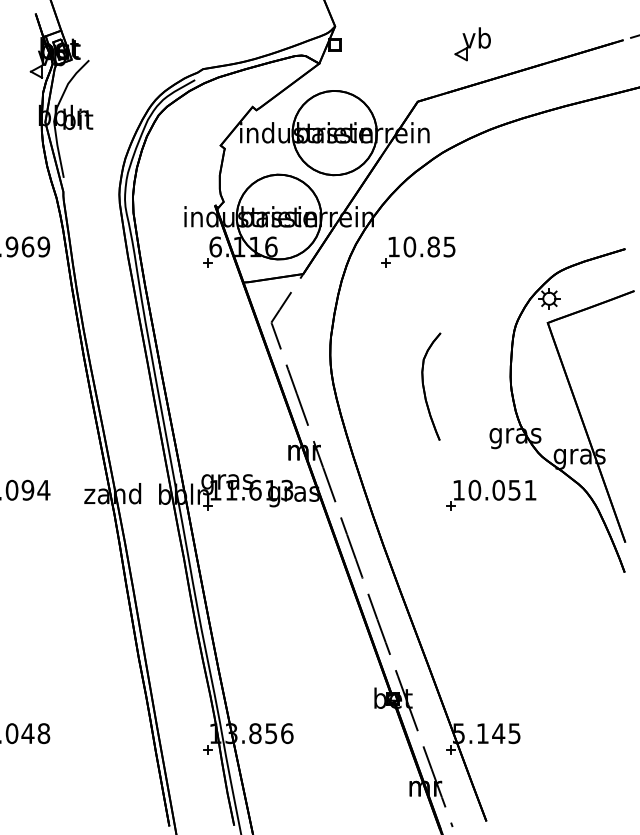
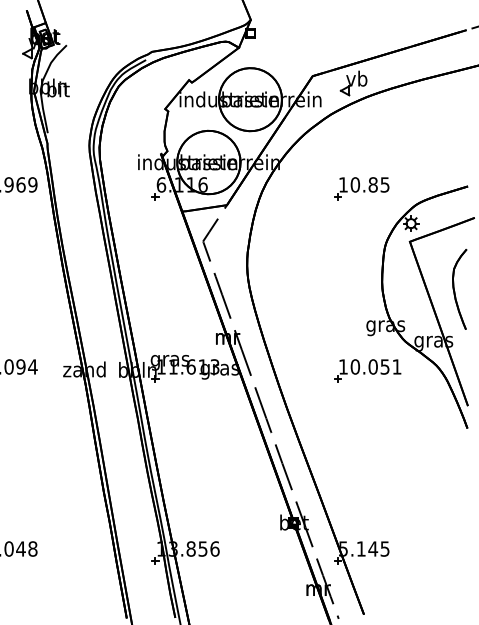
part: (472, 44) -> (353, 83), moved
part: (418, 251) -> (361, 188), moved
part: (424, 386) -> (454, 289), moved

